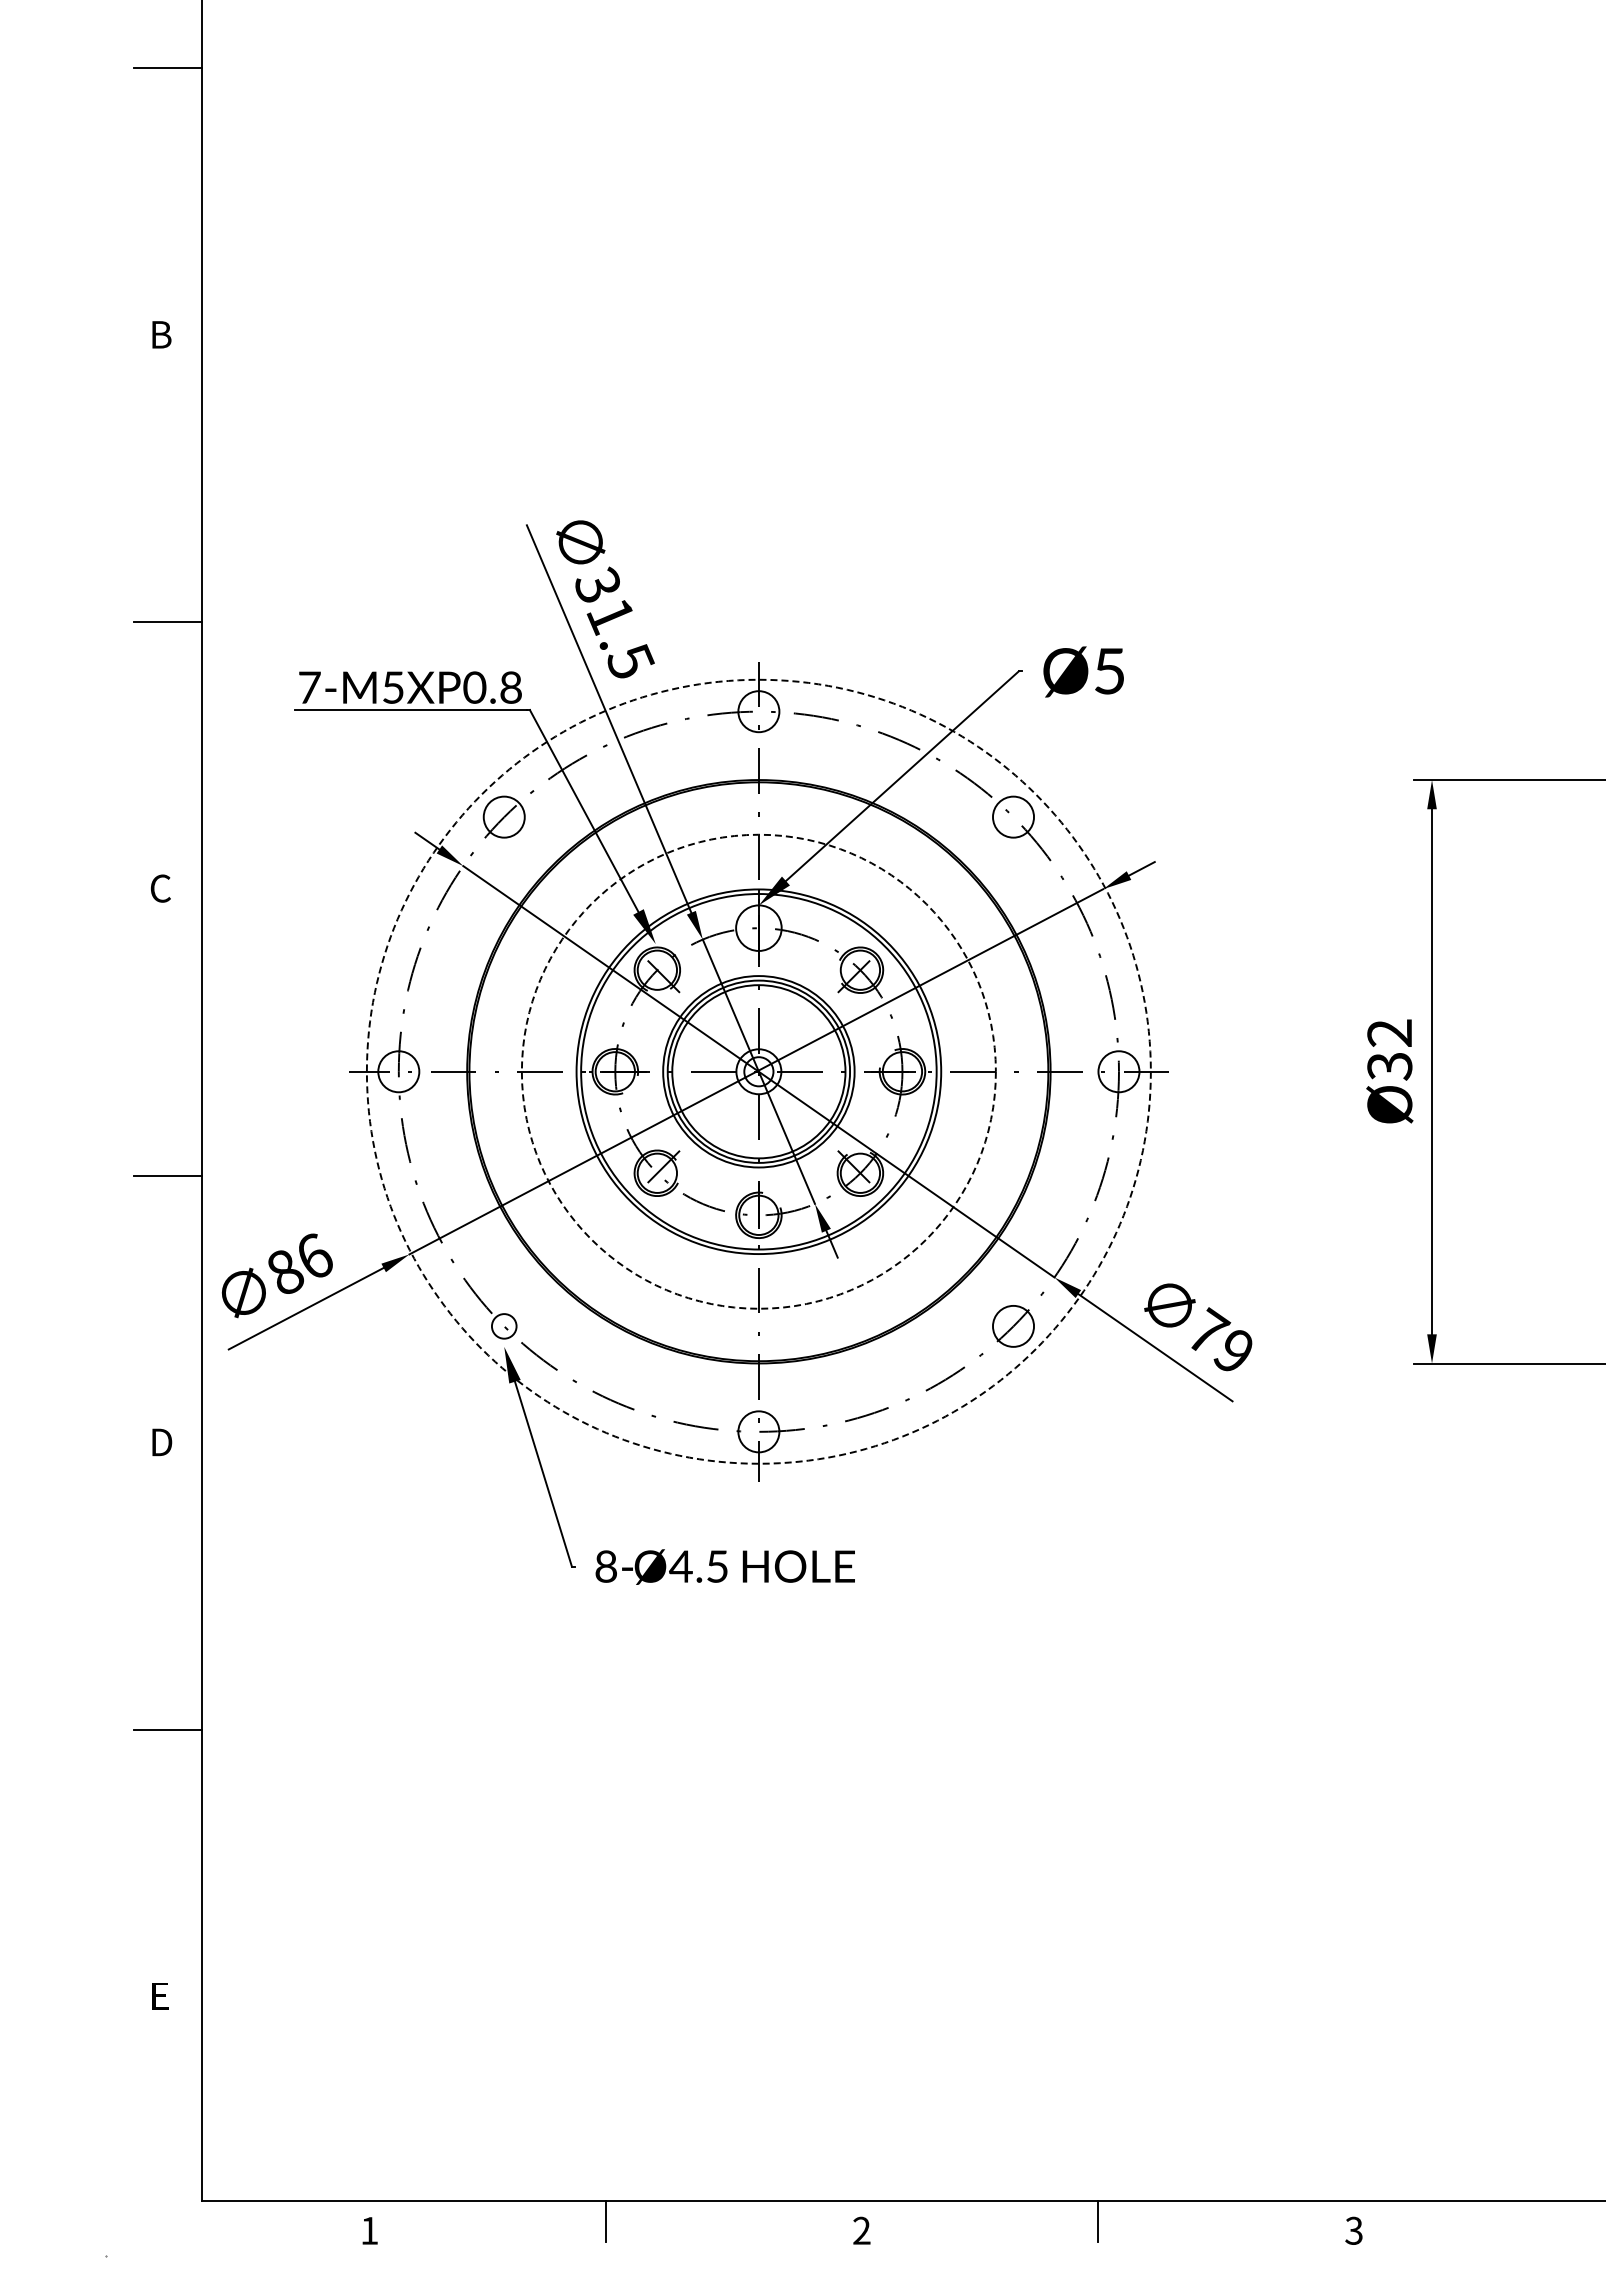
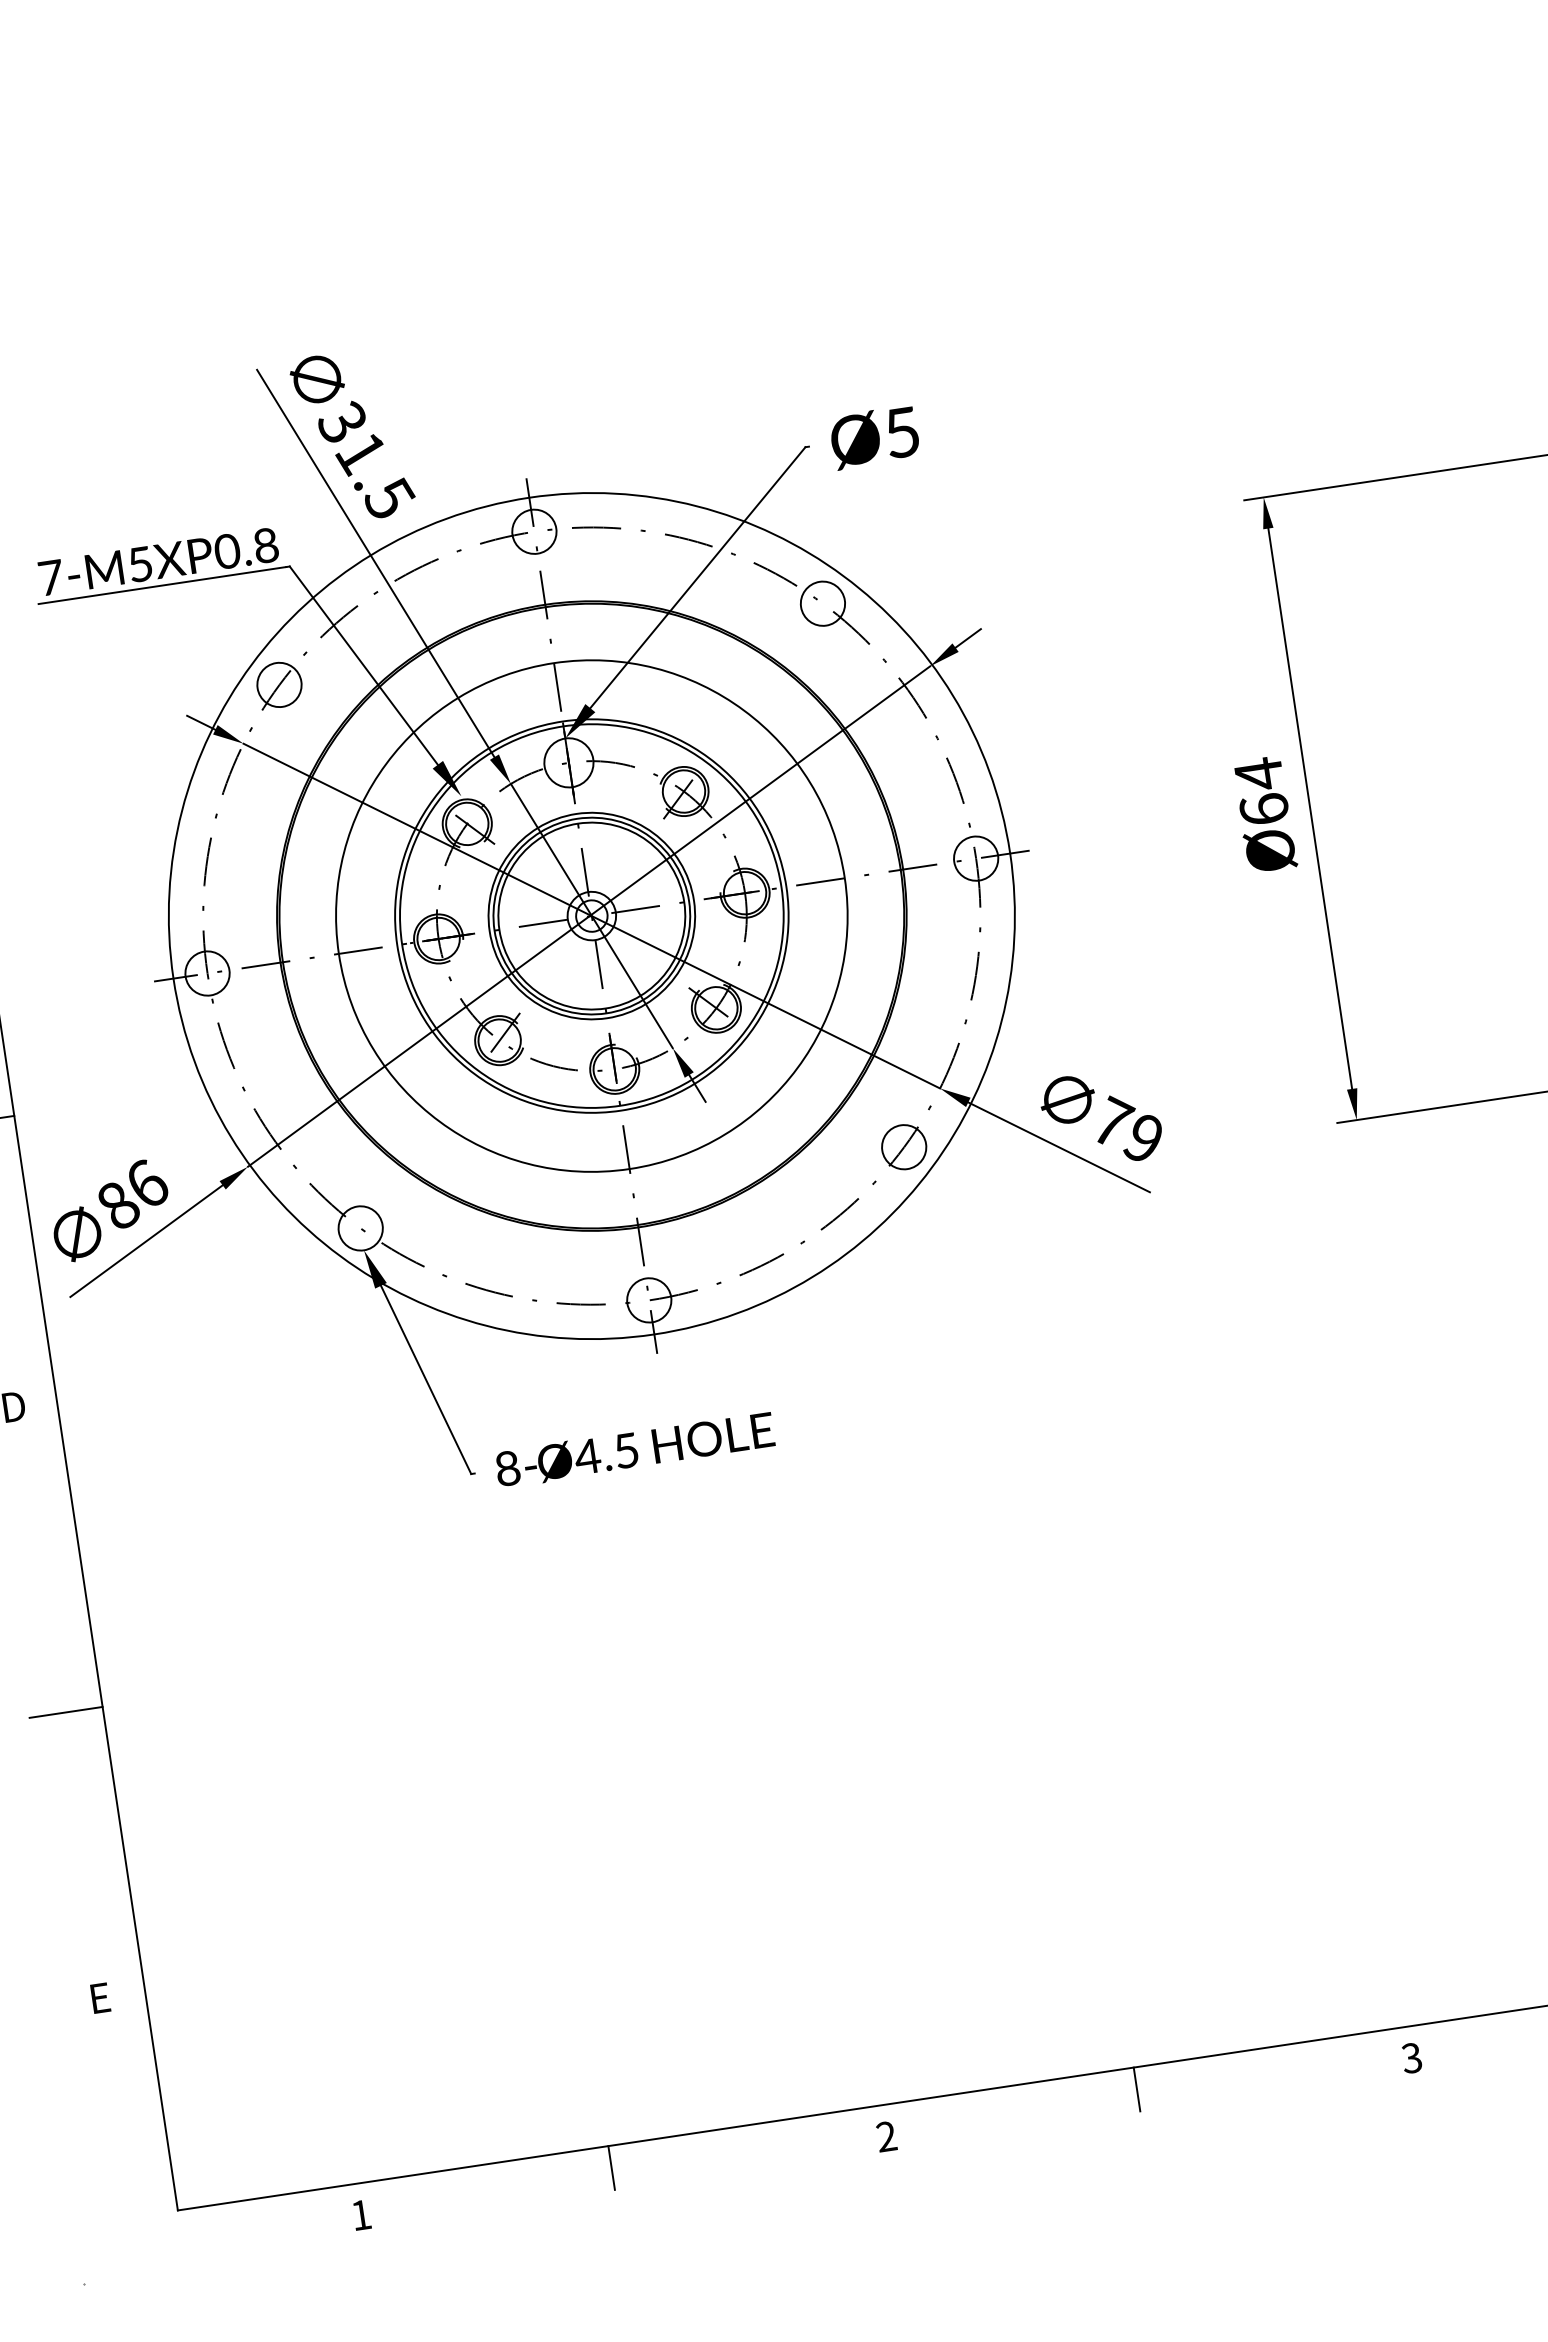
text: (1389, 1049) -> (1261, 791), Ø32 -> Ø64
circle: (758, 1071) -> (591, 915), dashed -> solid
circle: (758, 1071) -> (591, 915), dashed -> solid
circle: (503, 1325) -> (359, 1227), size x1.67

